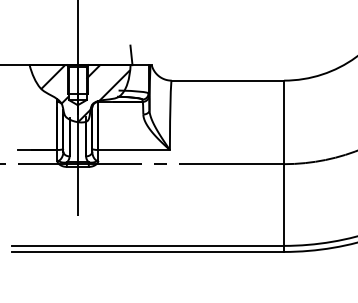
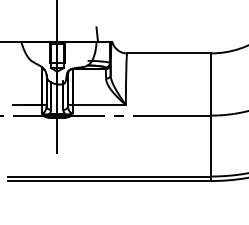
hatch: (79, 93) -> (58, 63), removed

